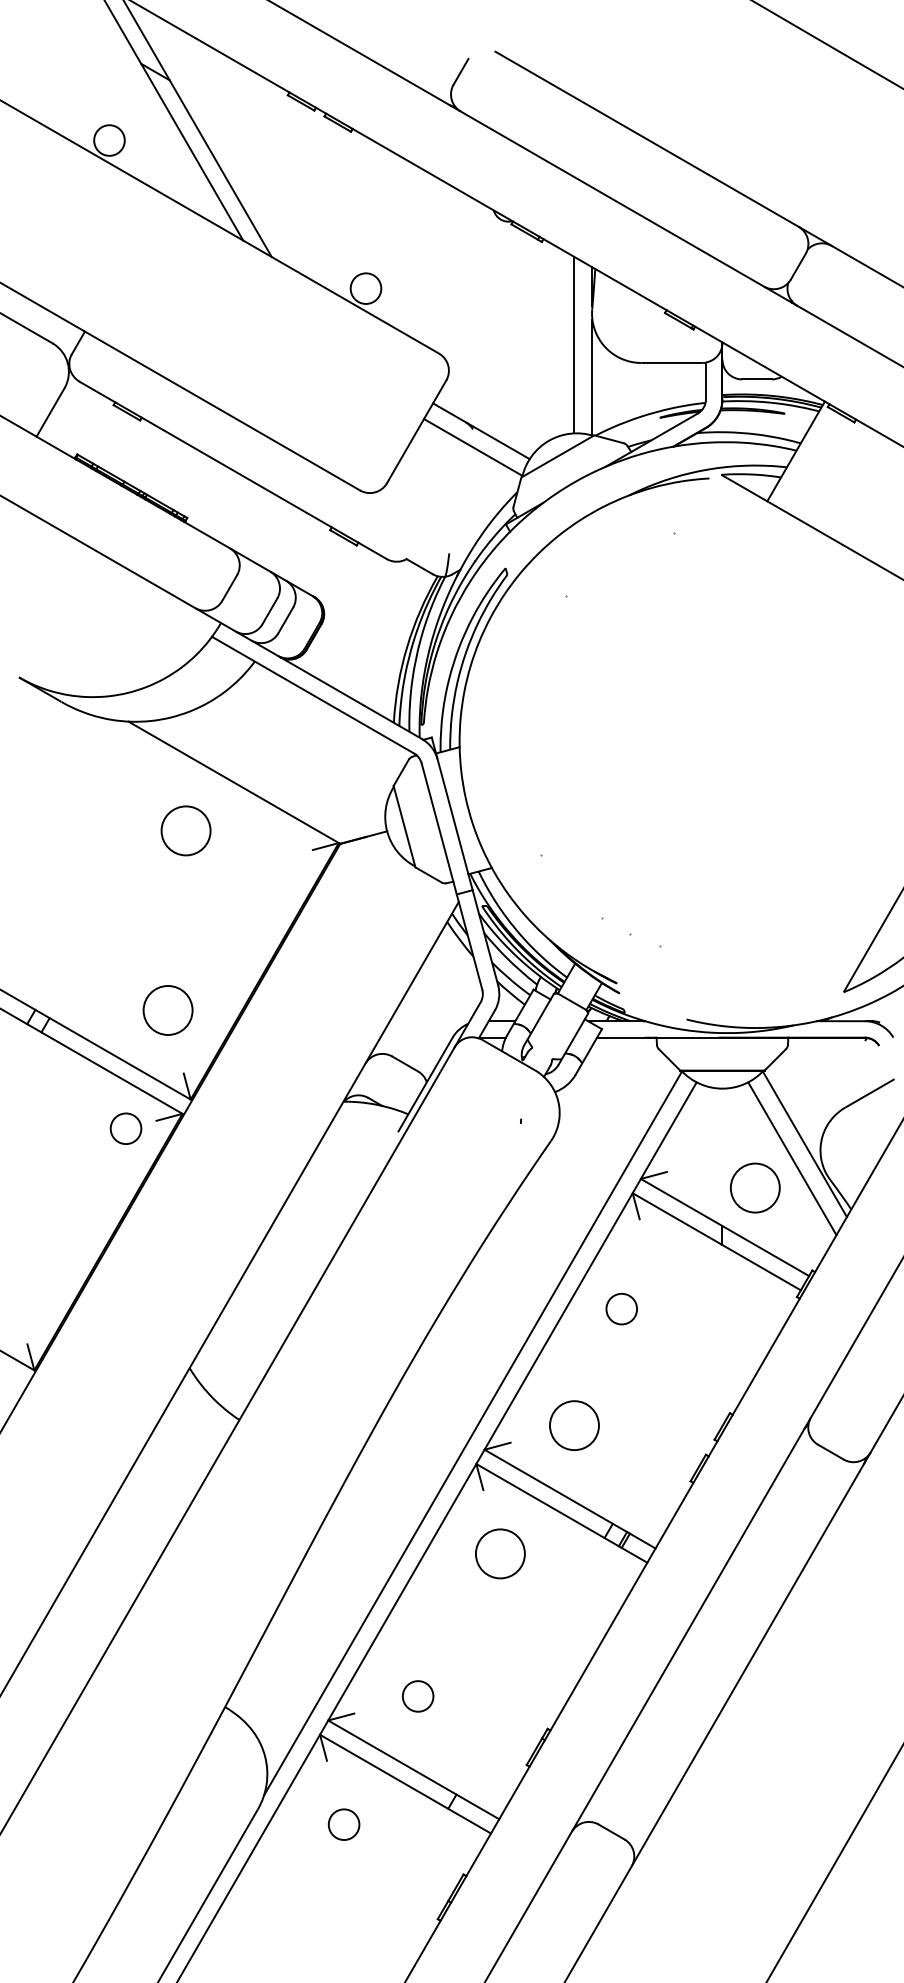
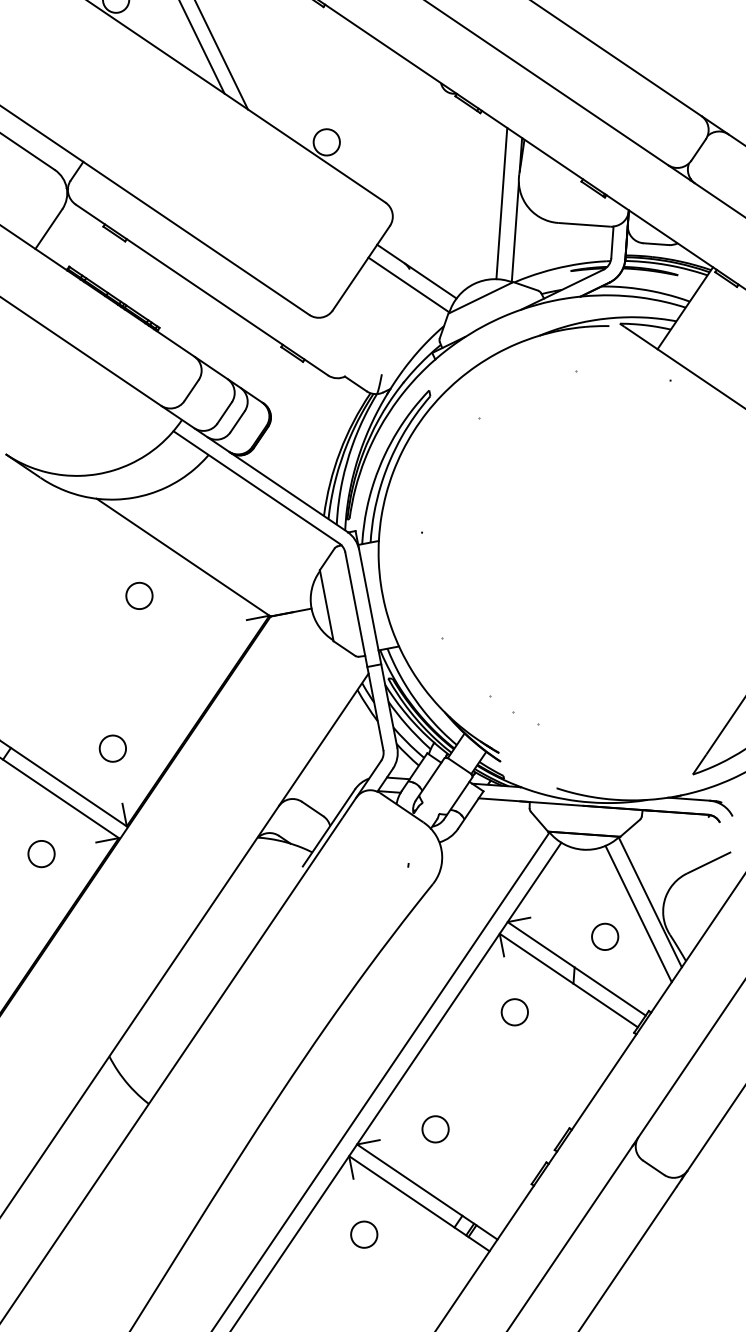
circle: (186, 830) -> (139, 595), size x0.62
circle: (167, 1010) -> (112, 748), size x0.62
circle: (125, 1128) -> (41, 853), moved
circle: (755, 1187) -> (605, 936), size x0.62
circle: (621, 1309) -> (514, 1012), moved
circle: (574, 1425) -> (435, 1129), size x0.62
circle: (500, 1553) -> (364, 1234), size x0.62

